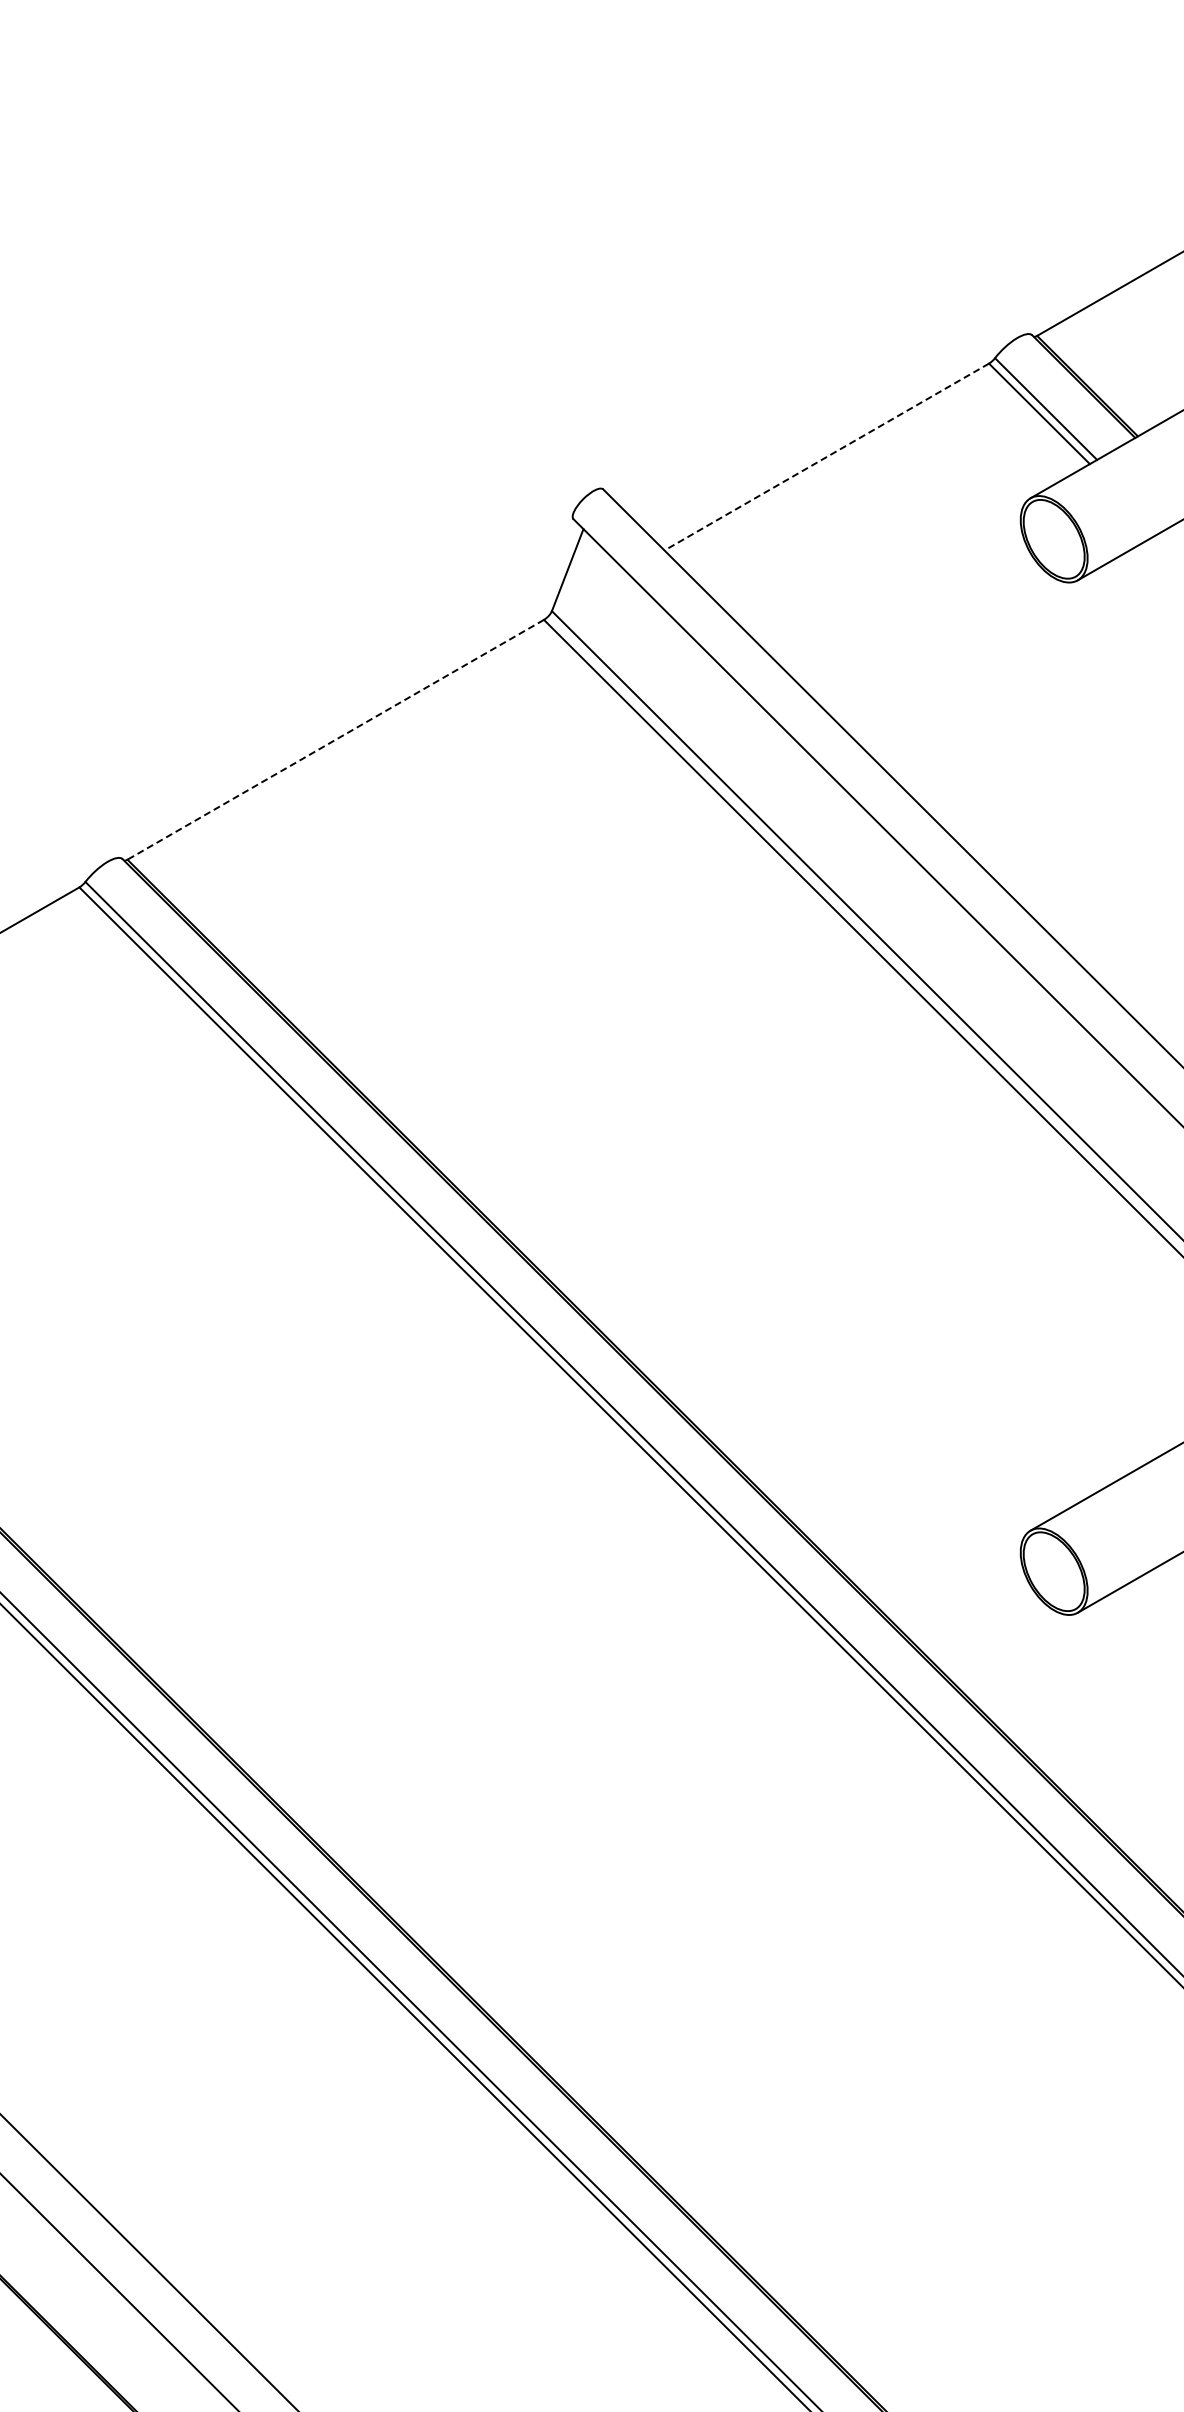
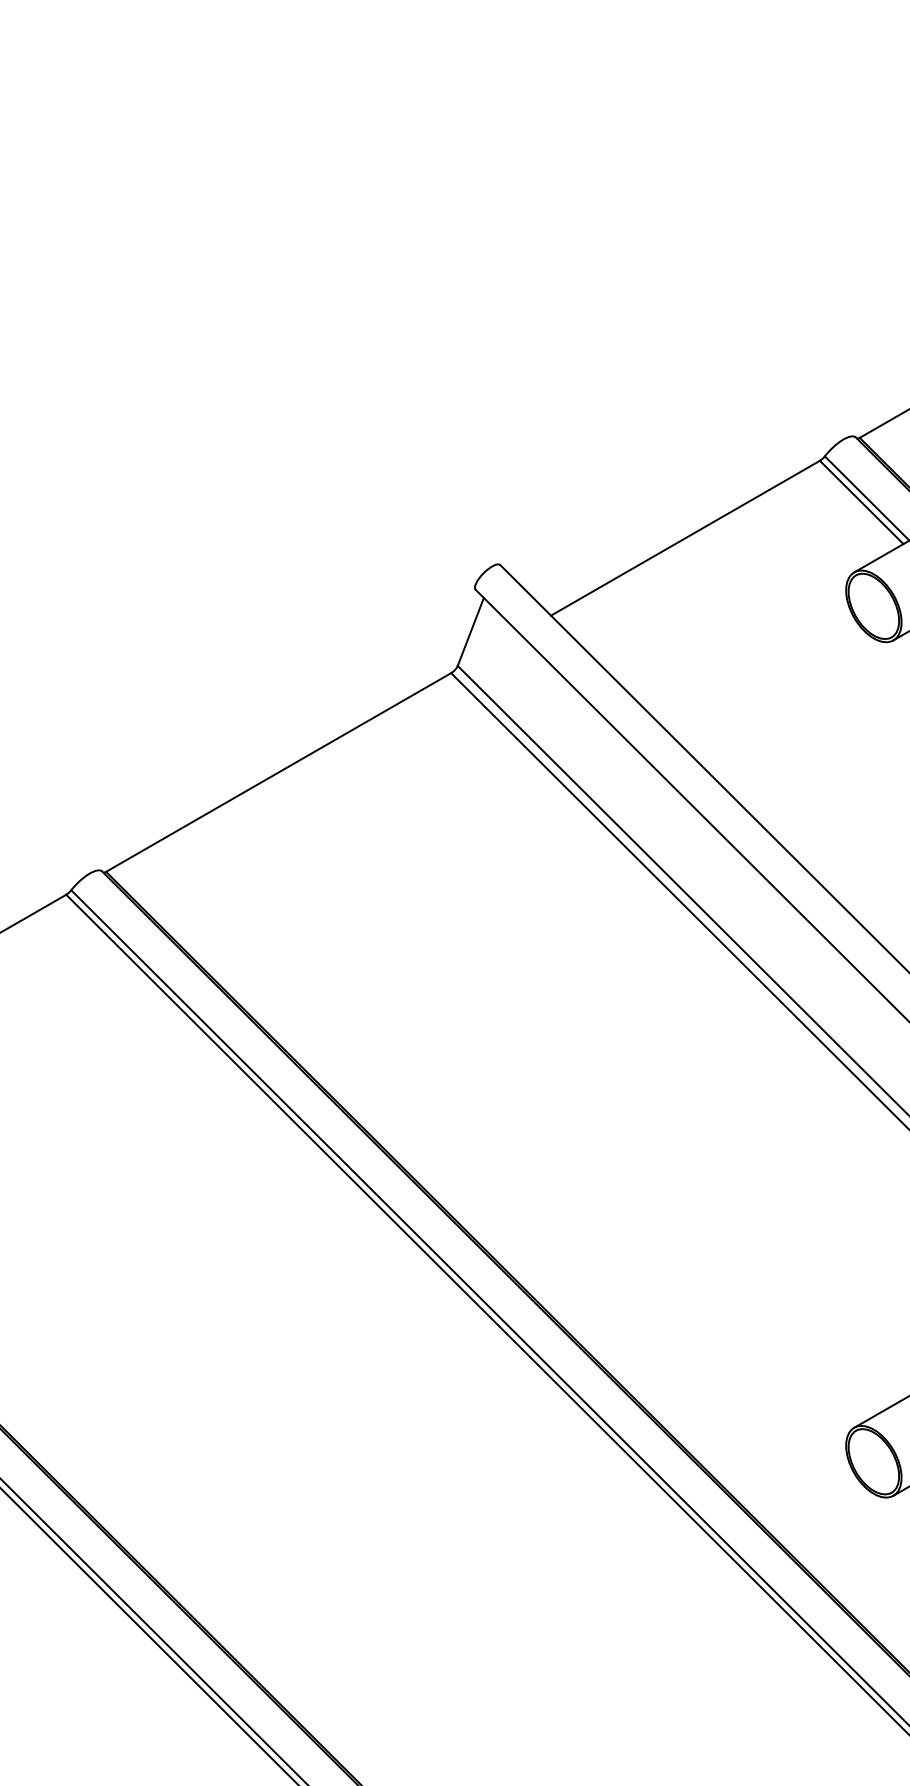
line: (826, 457) -> (685, 538), dashed -> solid
line: (335, 740) -> (278, 773), dashed -> solid

